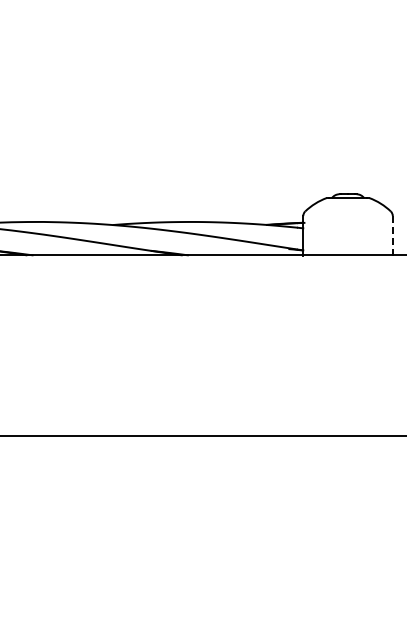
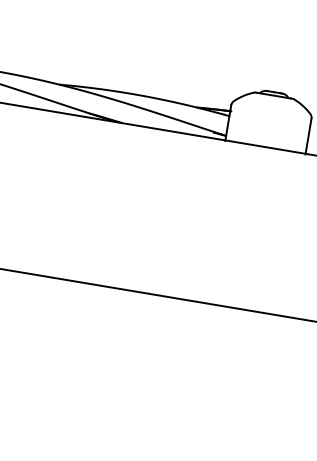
line: (392, 236) -> (308, 136), dashed -> solid

